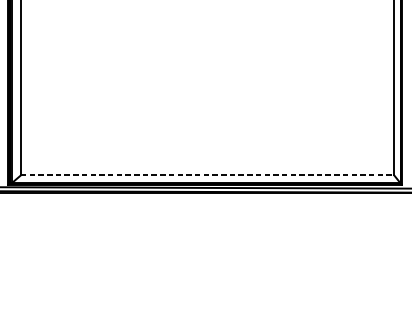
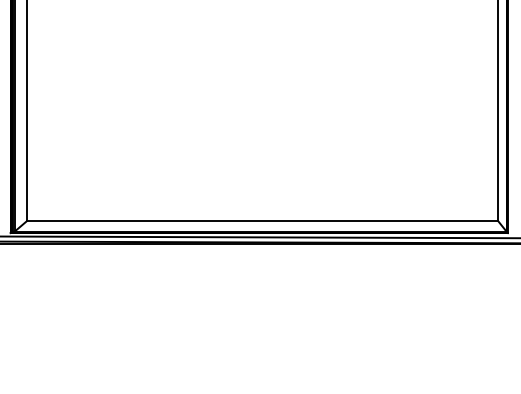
line: (207, 175) -> (262, 221), dashed -> solid

